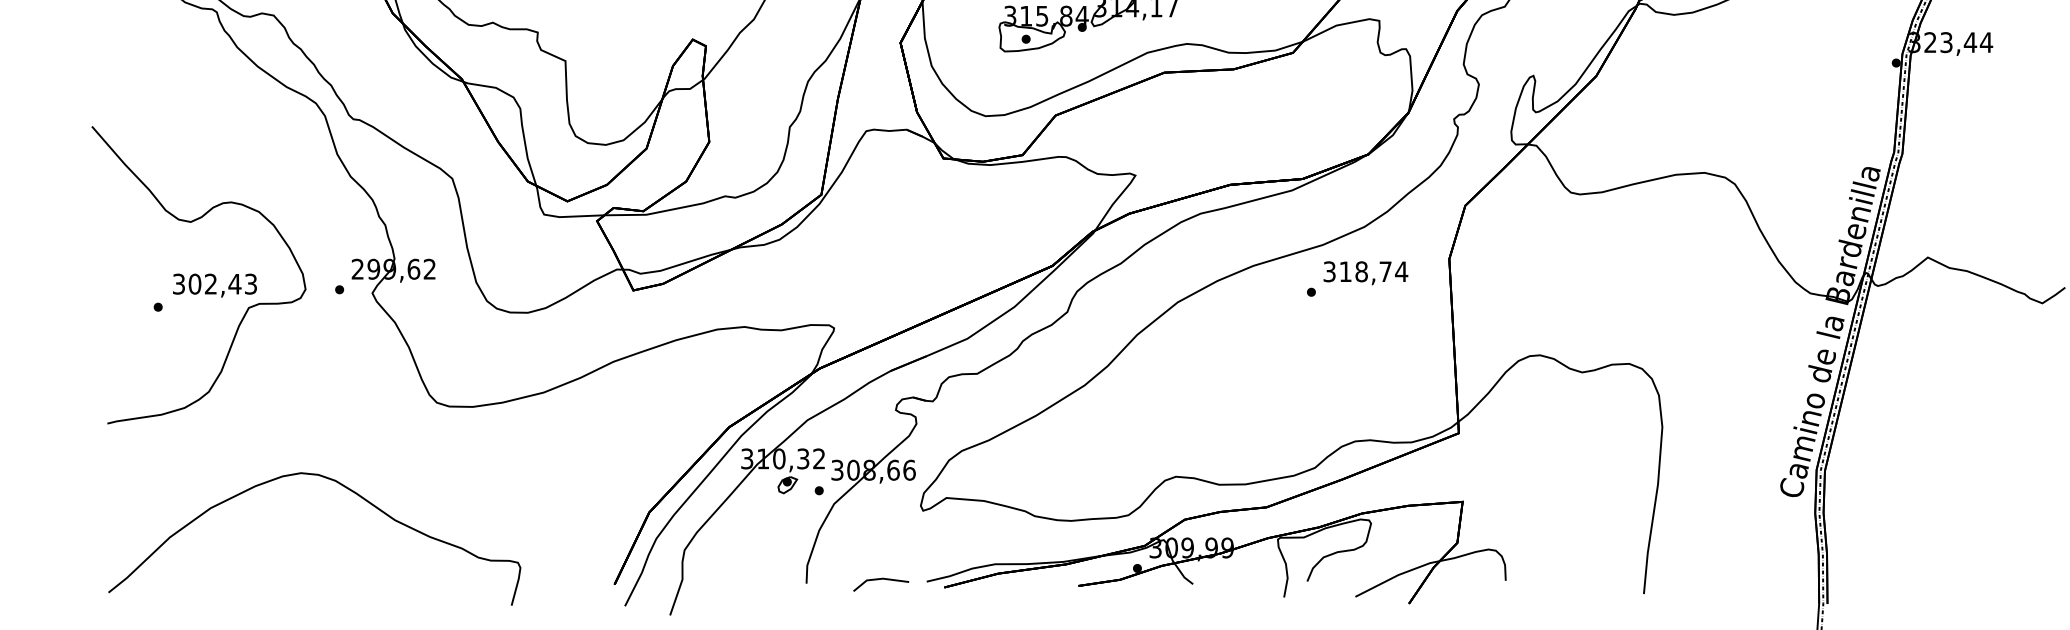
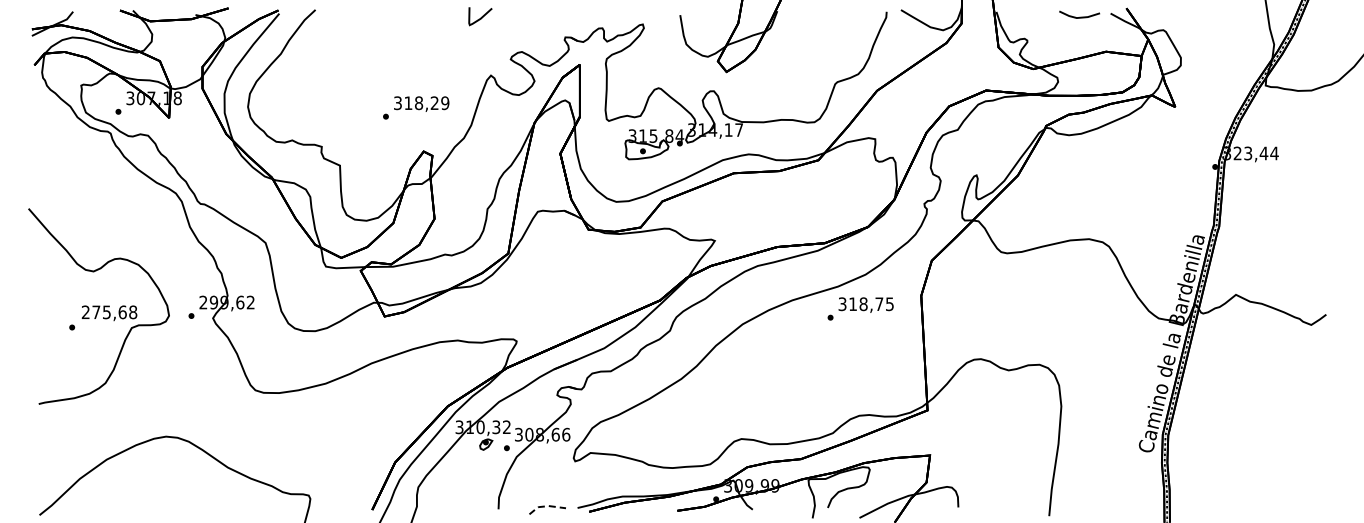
text: (1401, 272) -> (889, 304), 318,74 -> 318,75
text: (214, 284) -> (109, 312), 302,43 -> 275,68
line: (879, 579) -> (546, 506), solid -> dashed

